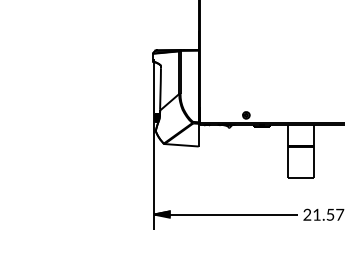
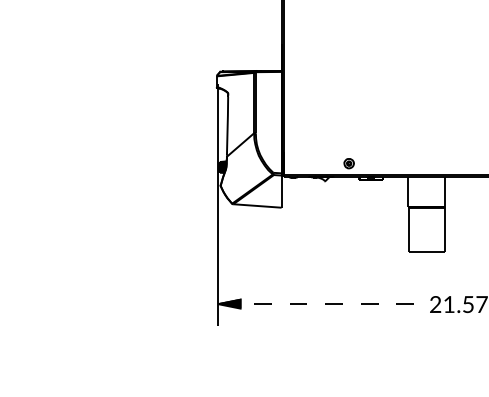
line: (225, 214) -> (319, 304), solid -> dashed

